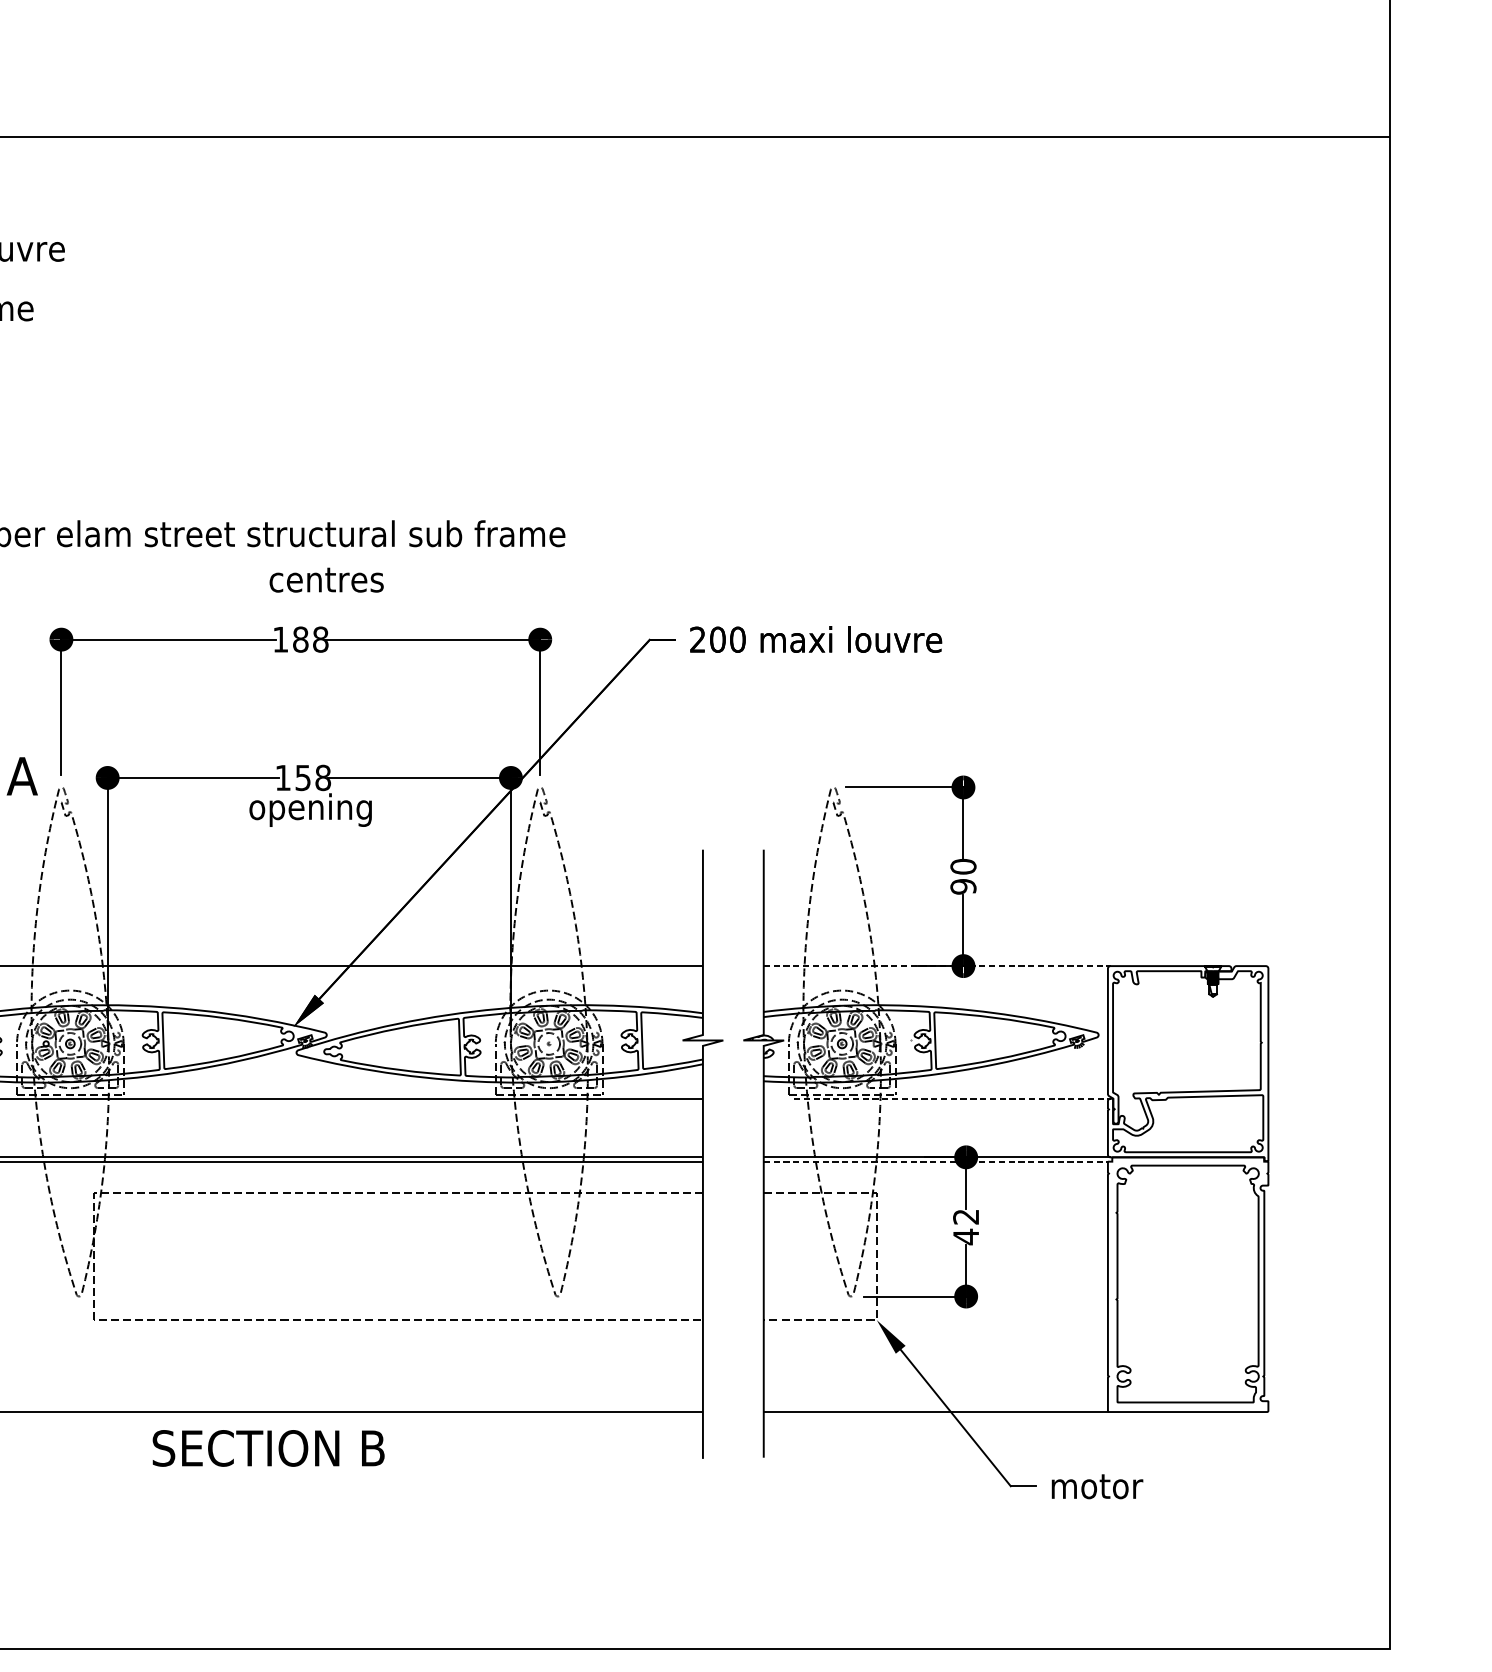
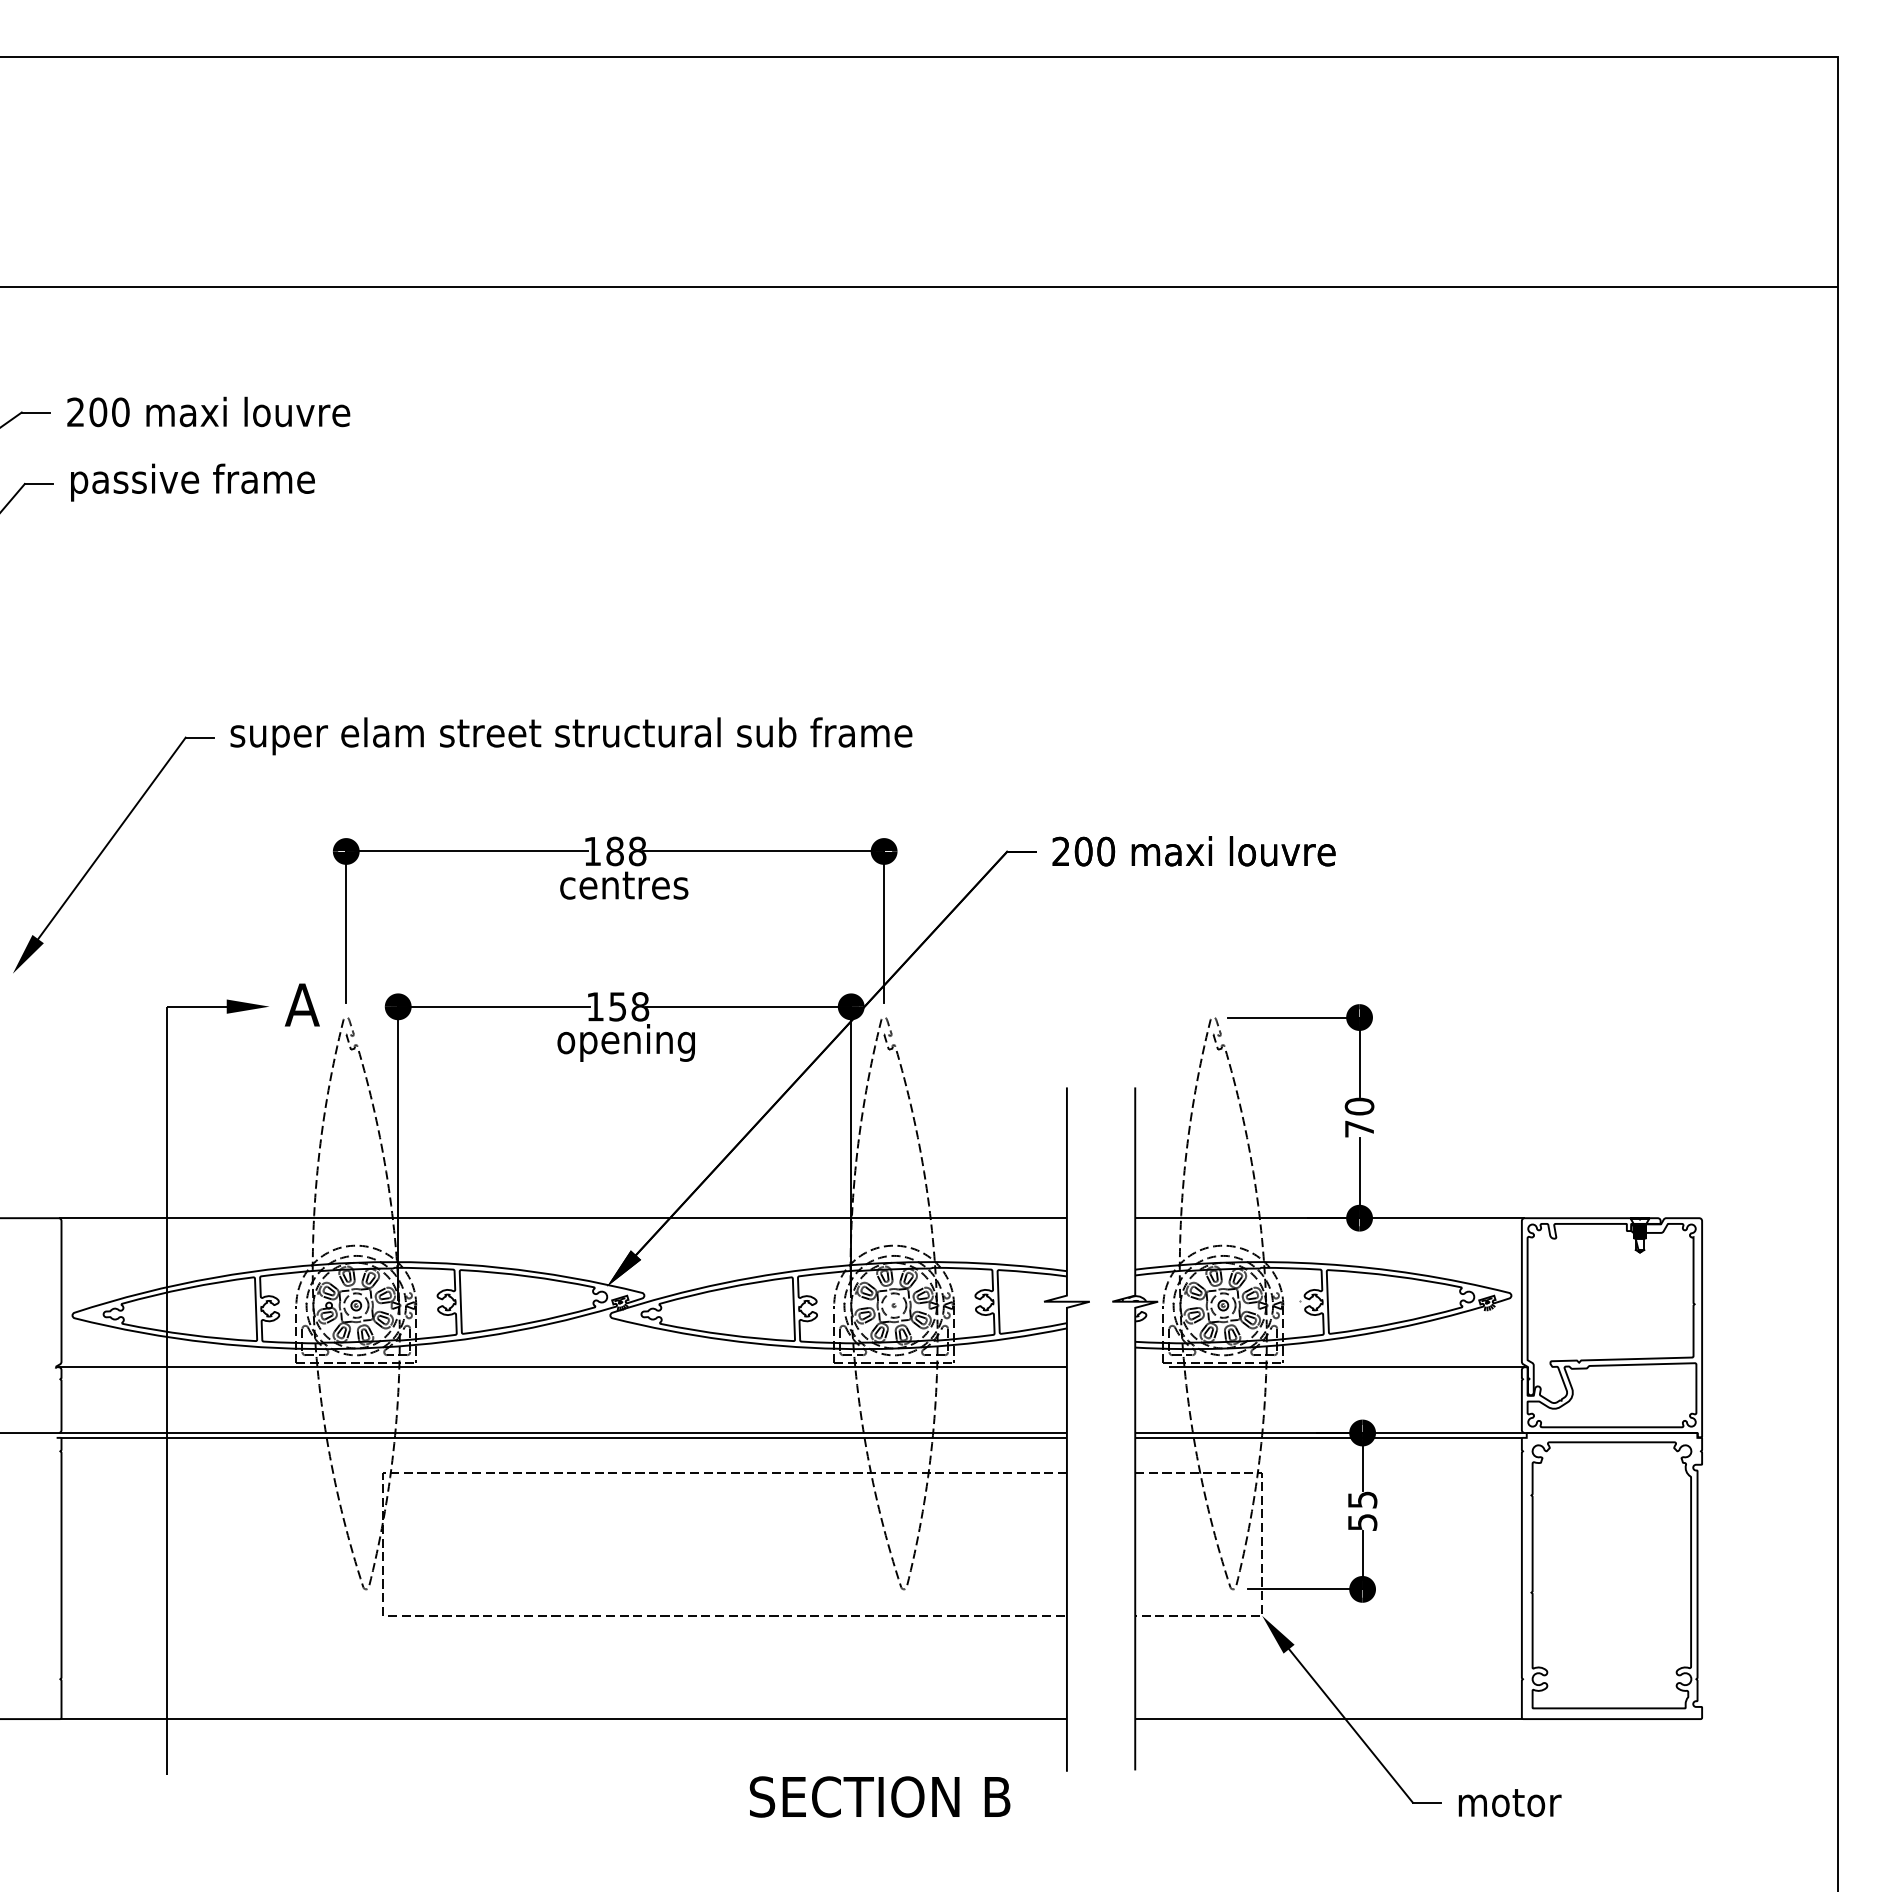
text: (326, 580) -> (624, 885), moved
text: (963, 886) -> (1359, 1128), 90 -> 70
line: (936, 966) -> (1329, 1218), dashed -> solid
line: (952, 1099) -> (1347, 1367), dashed -> solid
line: (935, 1161) -> (1328, 1437), dashed -> solid
text: (966, 1227) -> (1362, 1511), 42 -> 55
text: (268, 1447) -> (879, 1796), moved

